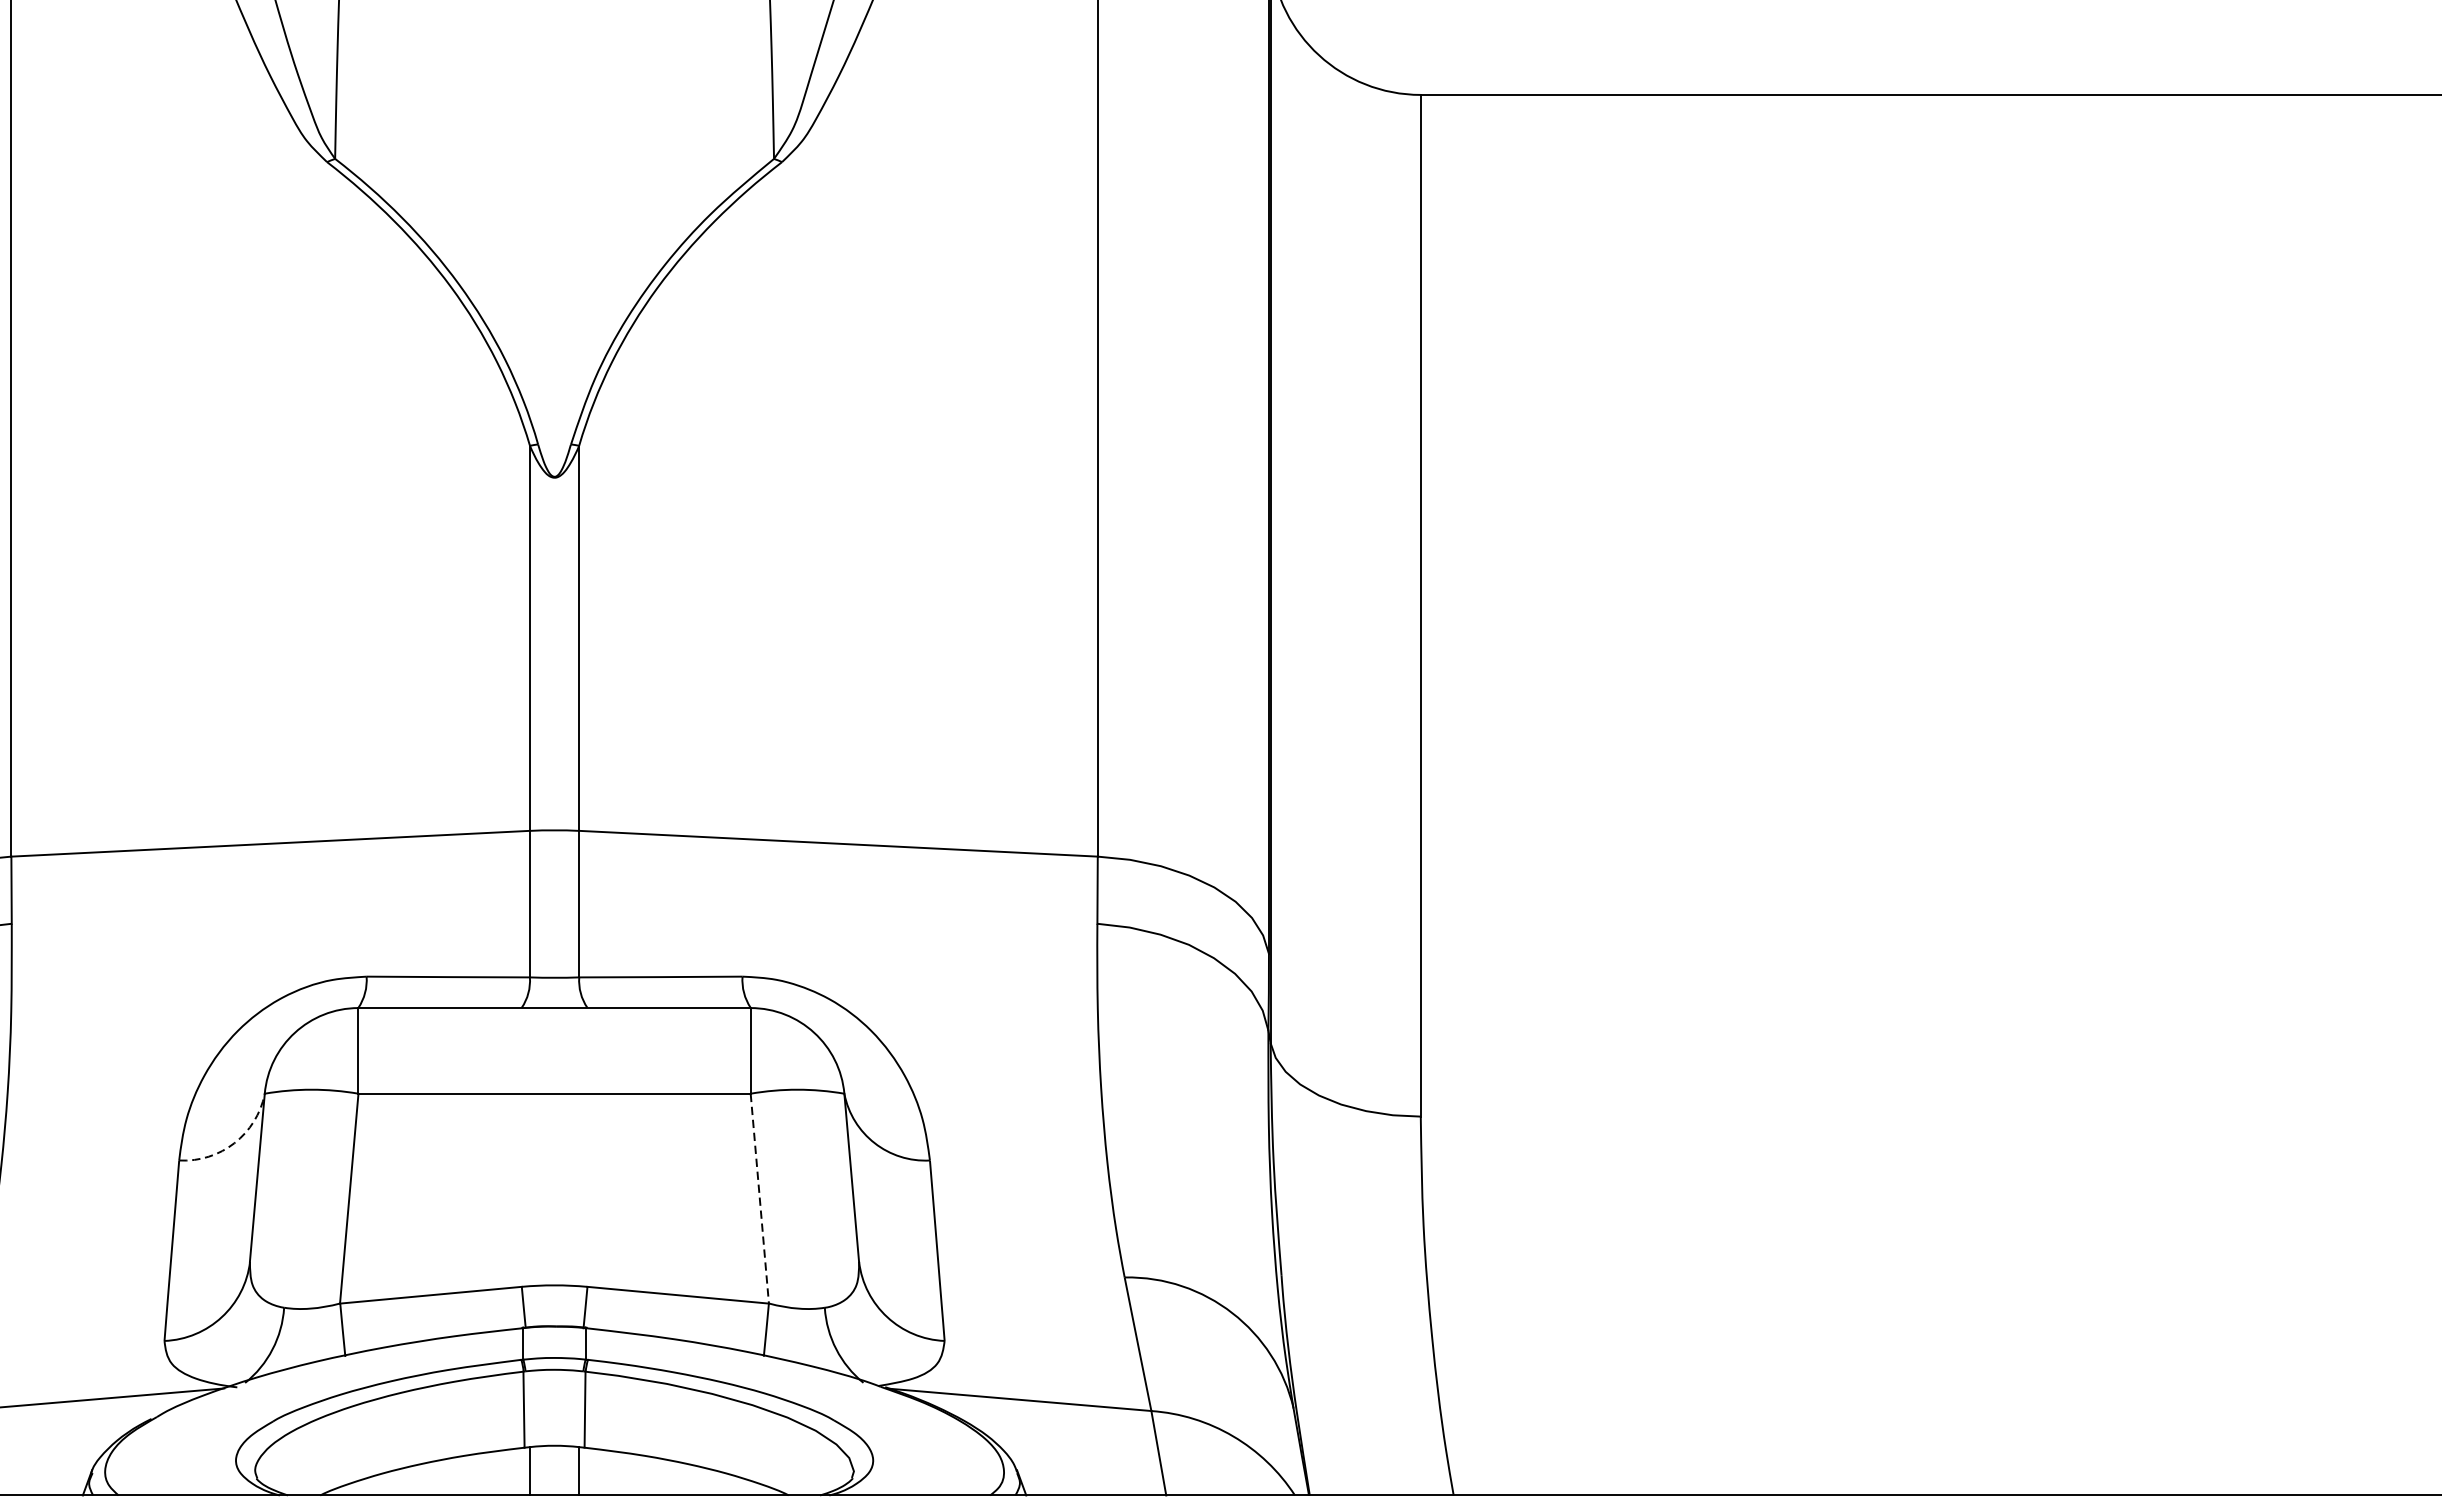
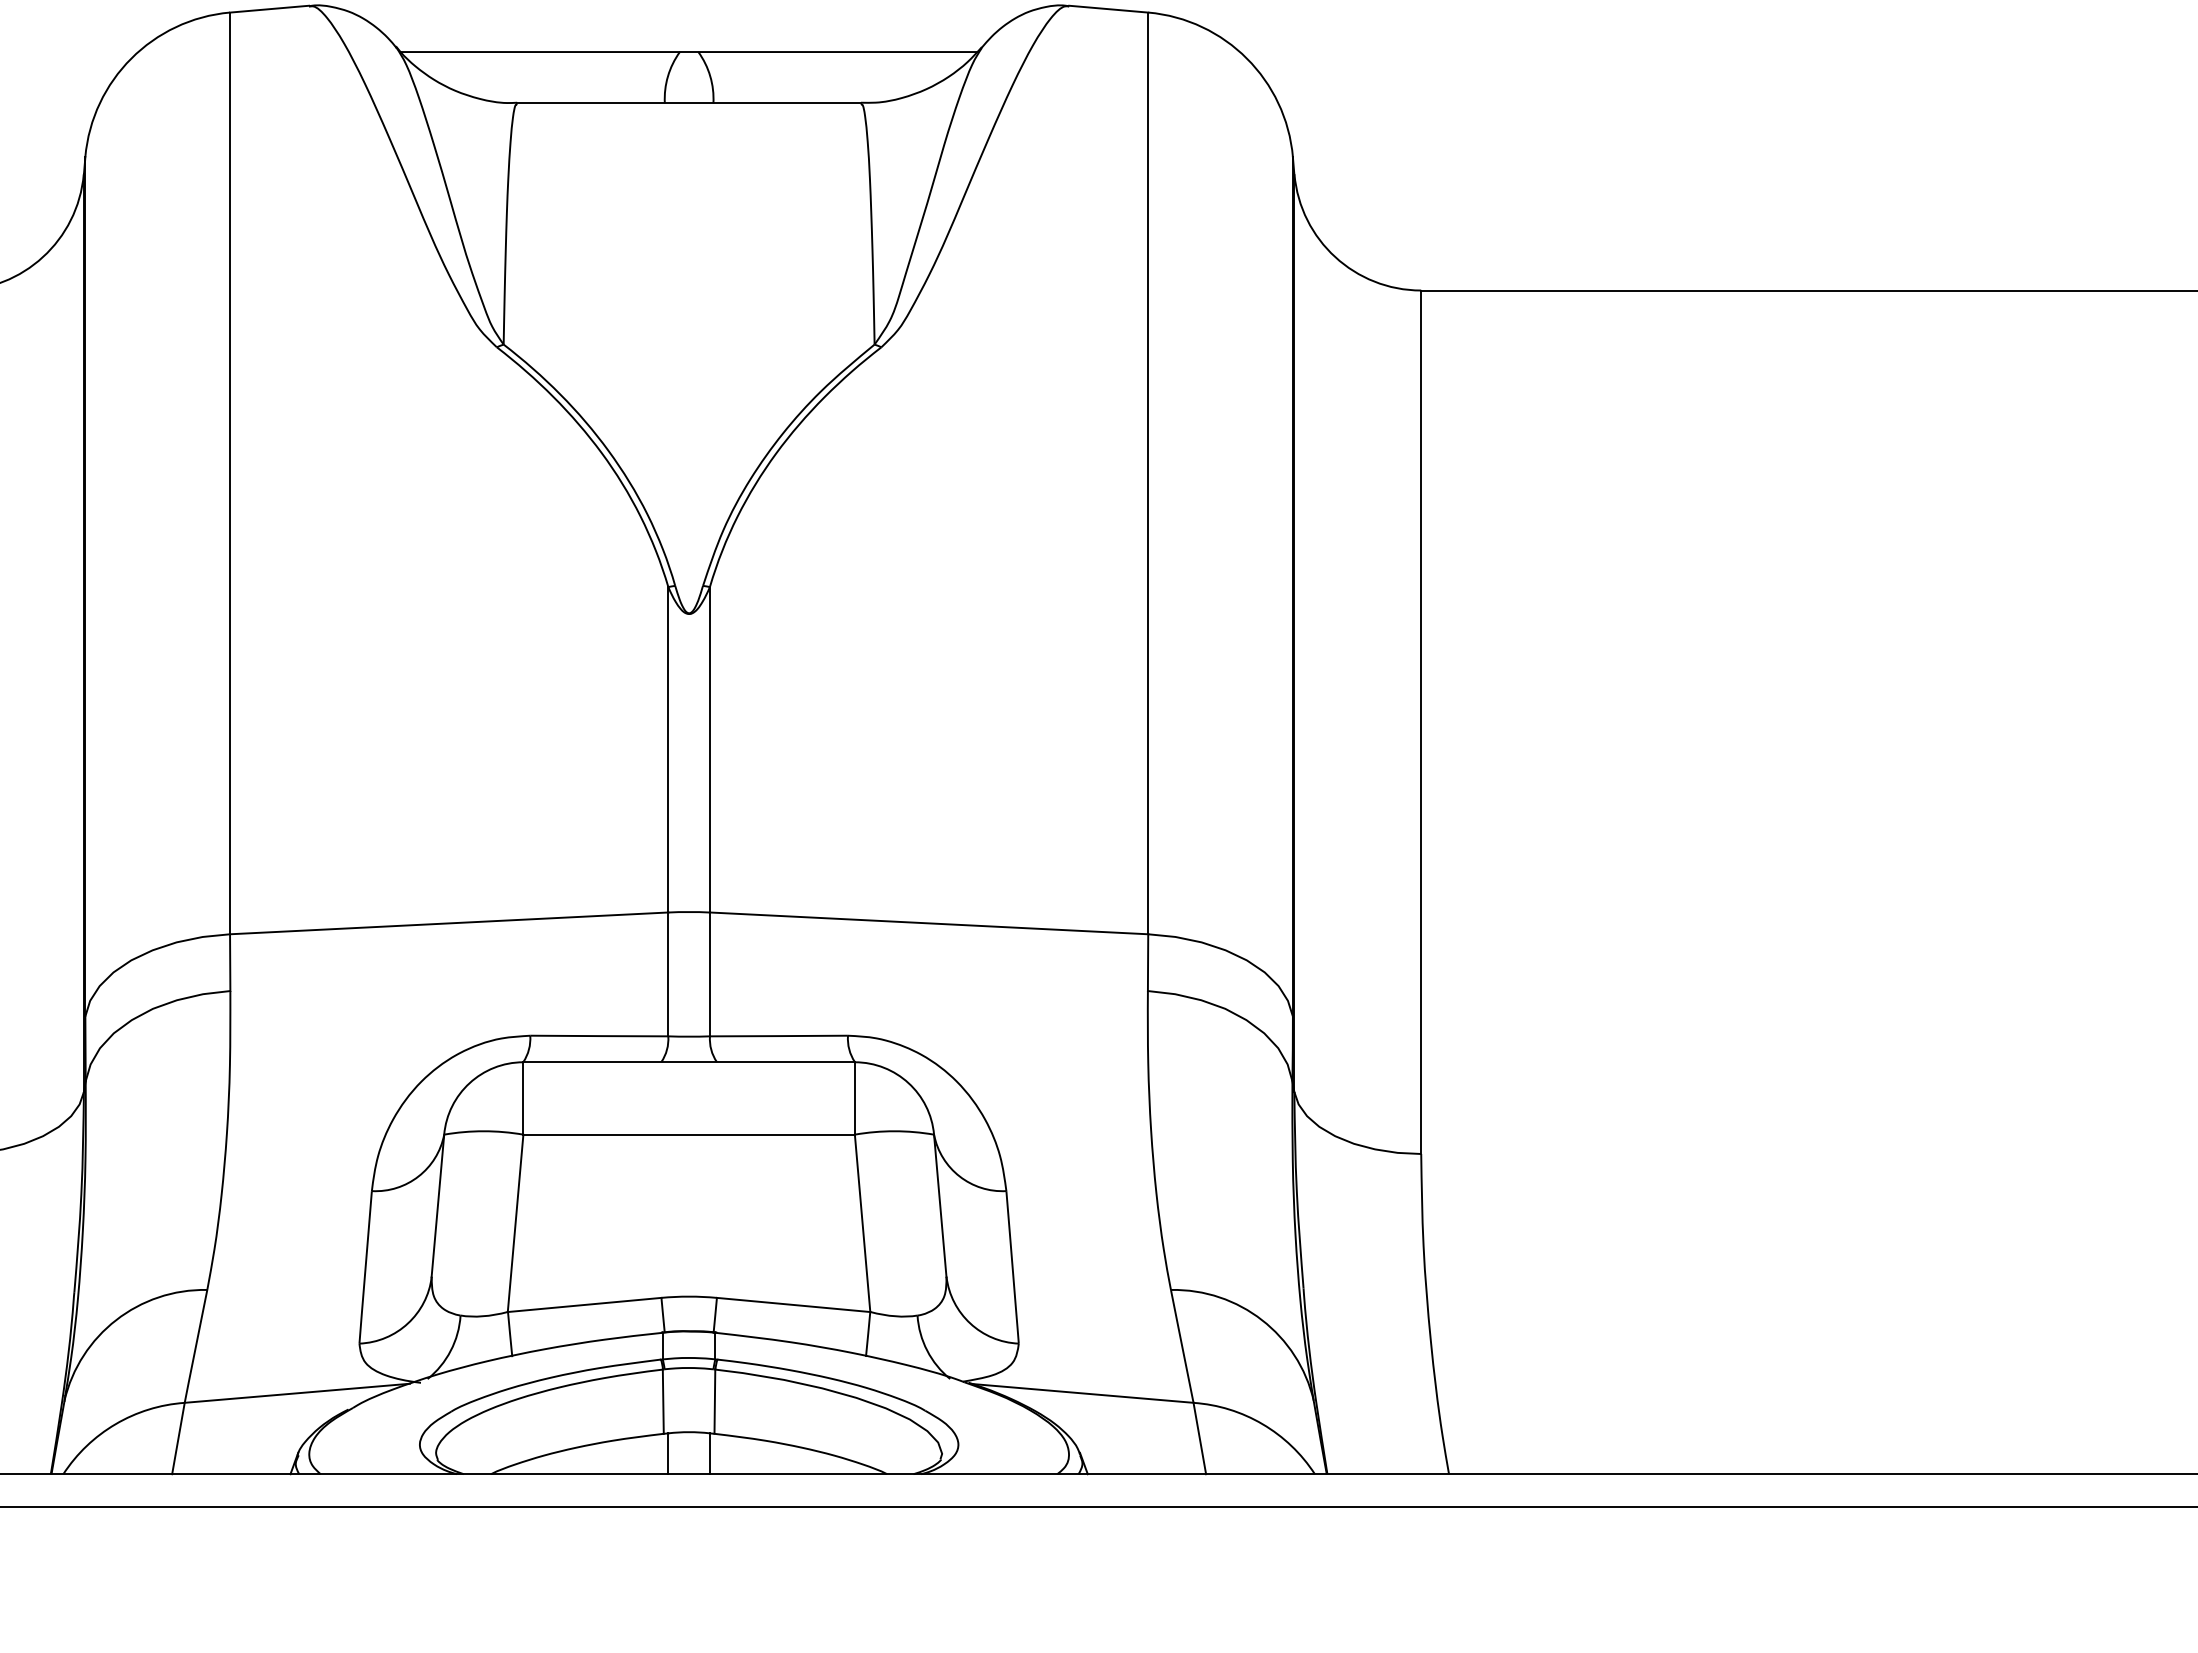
arc: (234, 1143) -> (418, 1176), dashed -> solid
line: (759, 1198) -> (862, 1223), dashed -> solid

